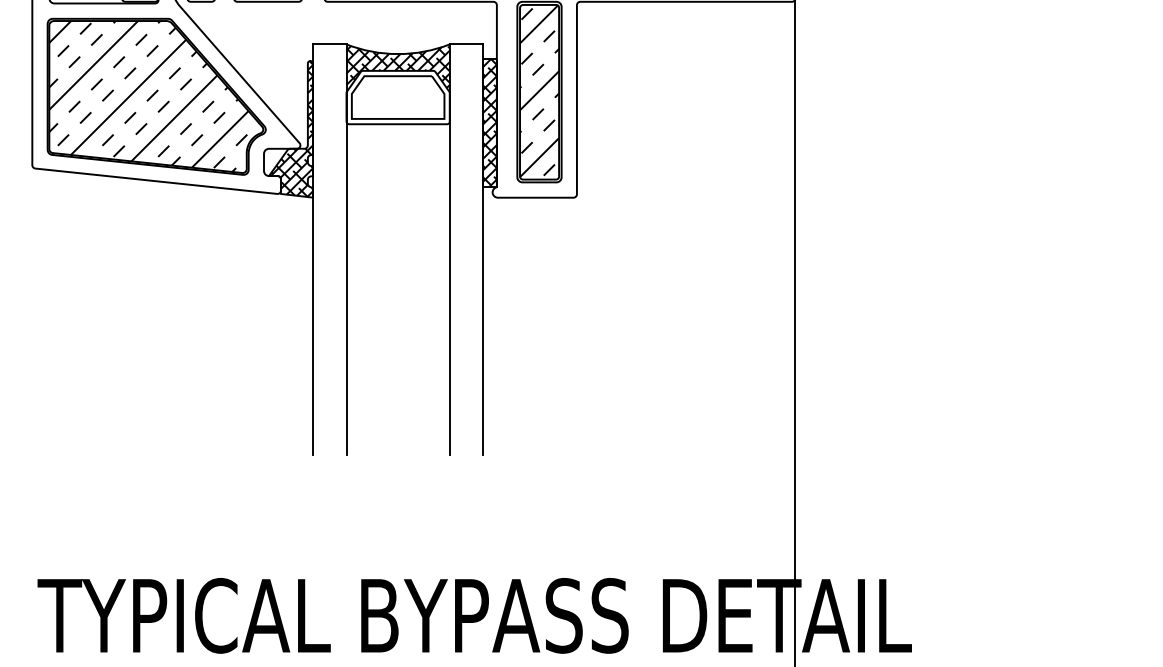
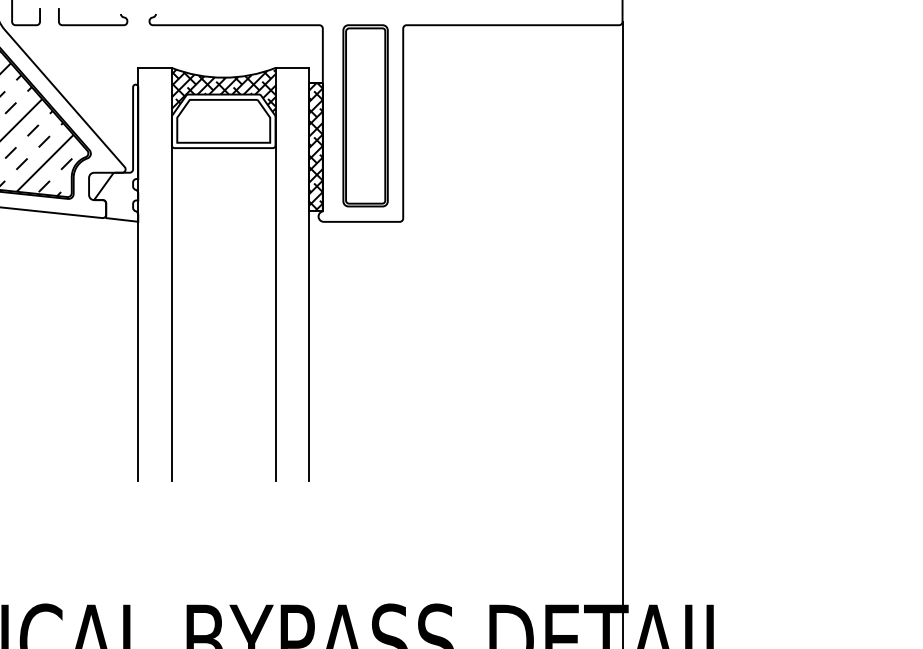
hatch: (539, 91) -> (365, 115), removed
hatch: (291, 129) -> (116, 153), removed

